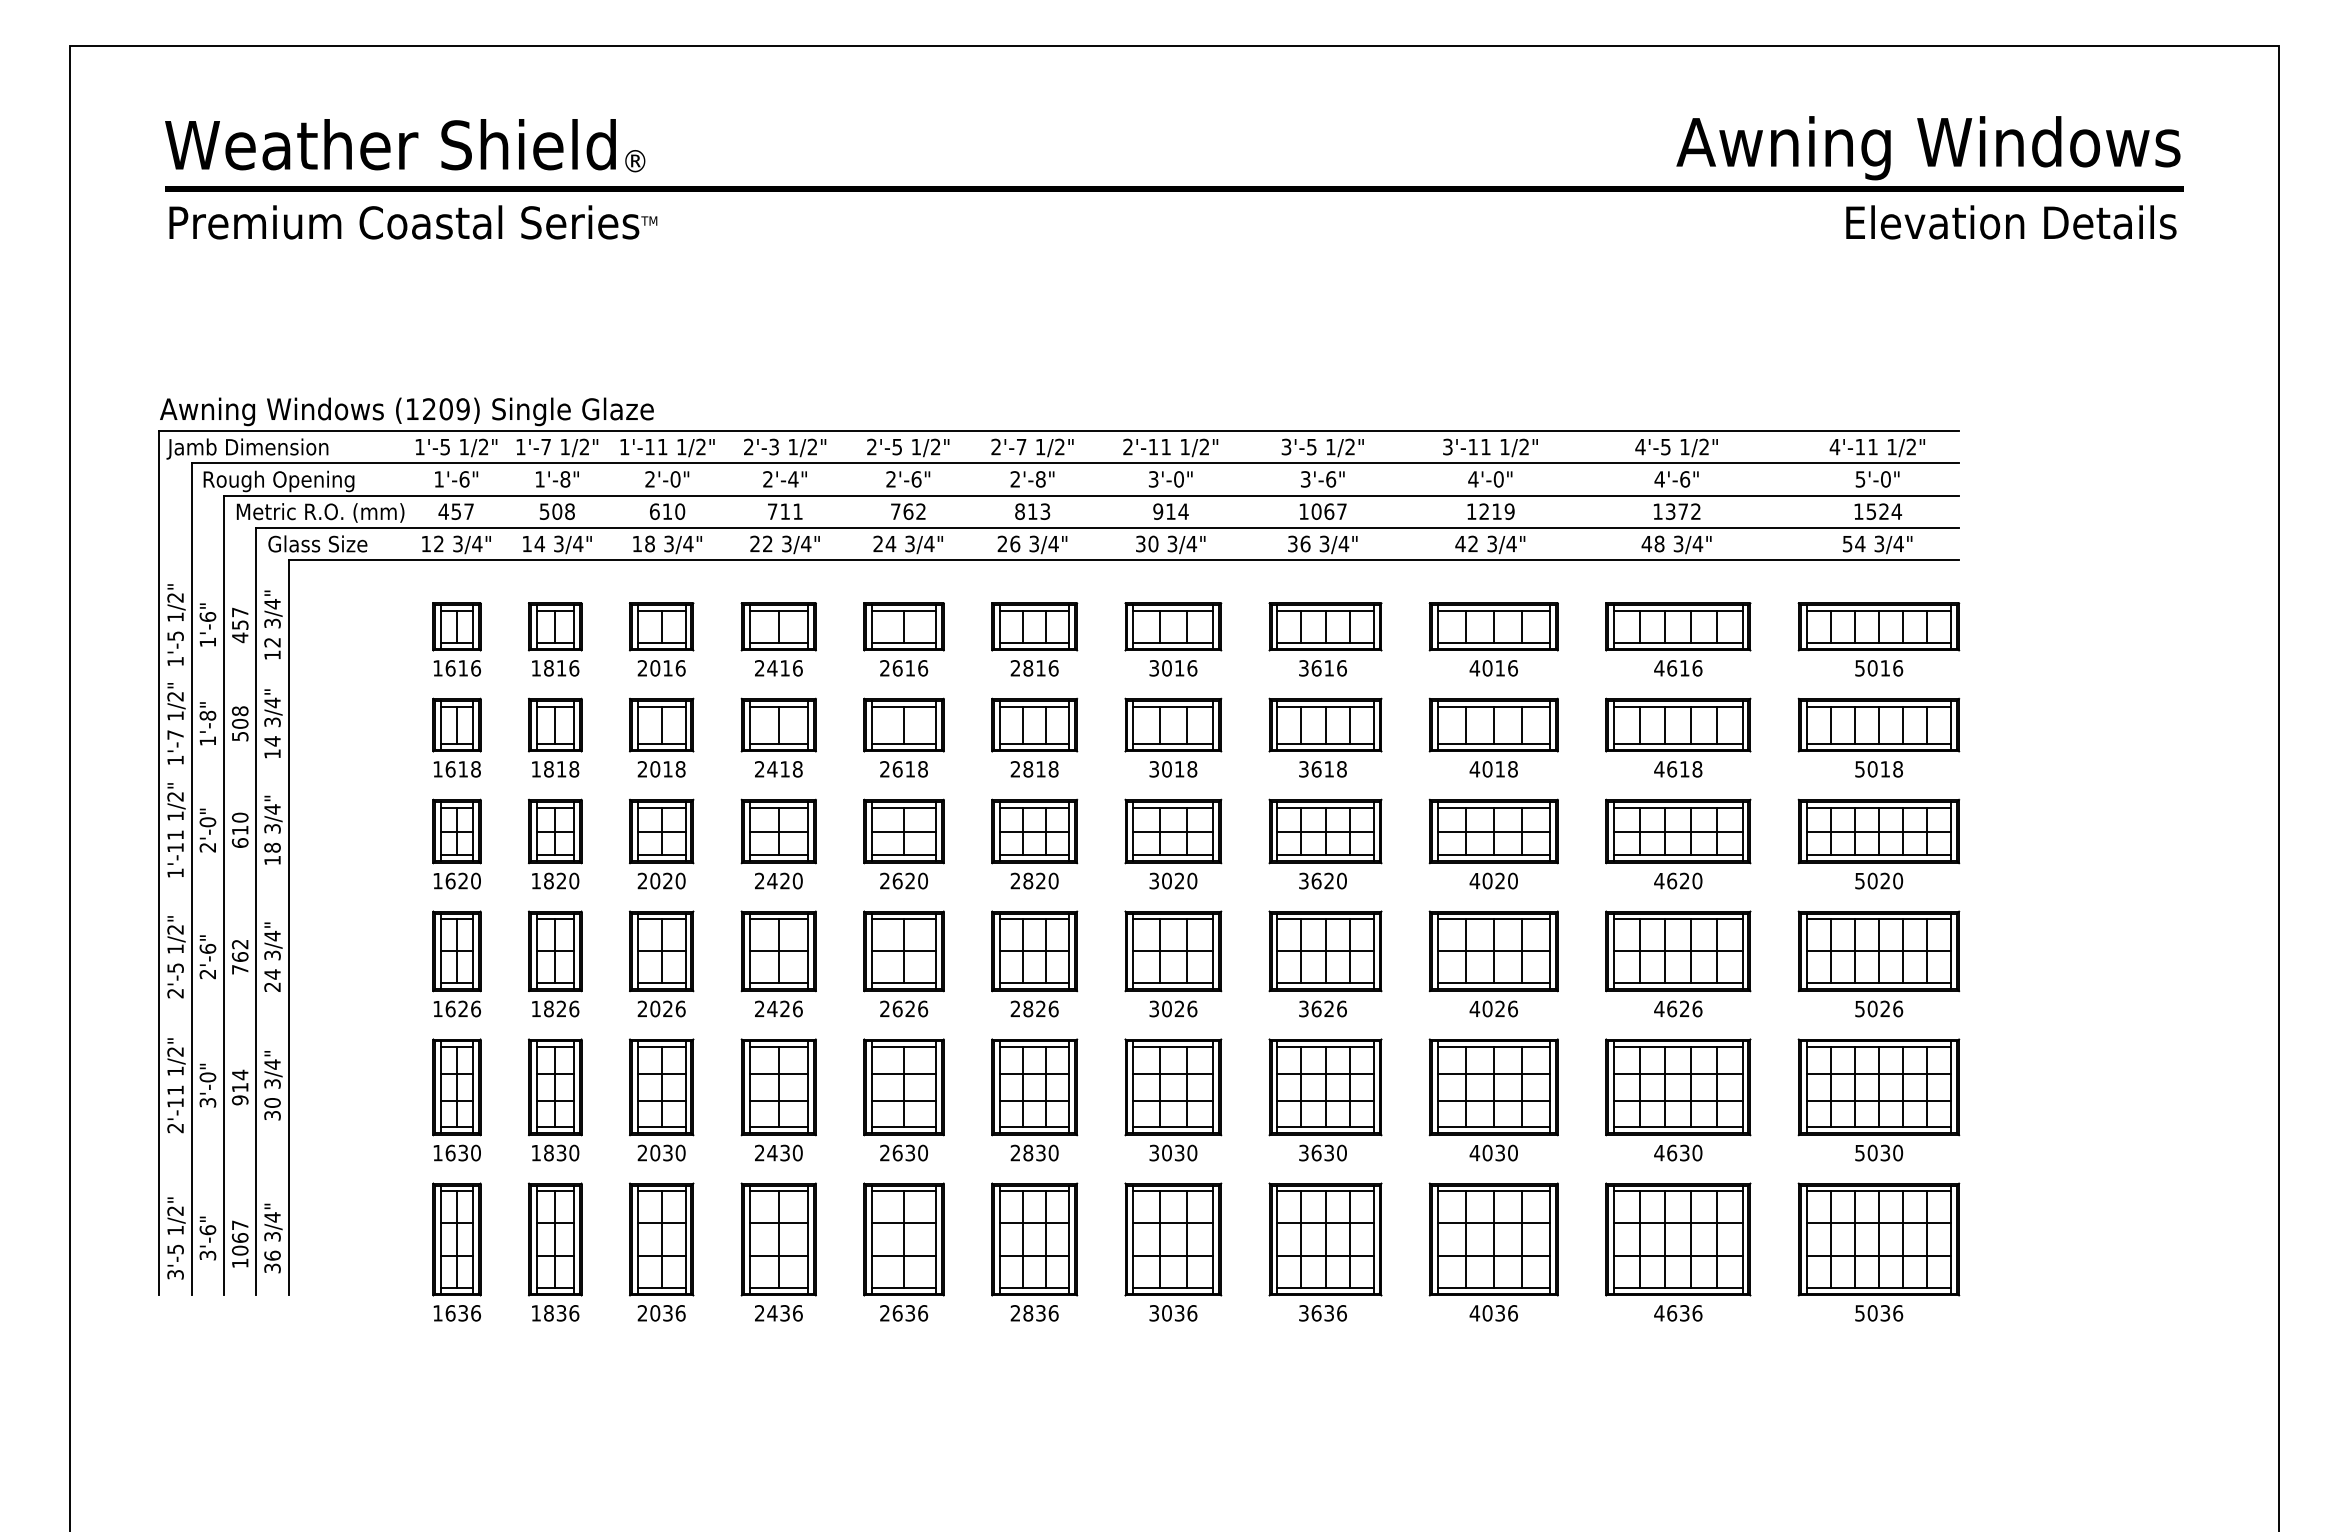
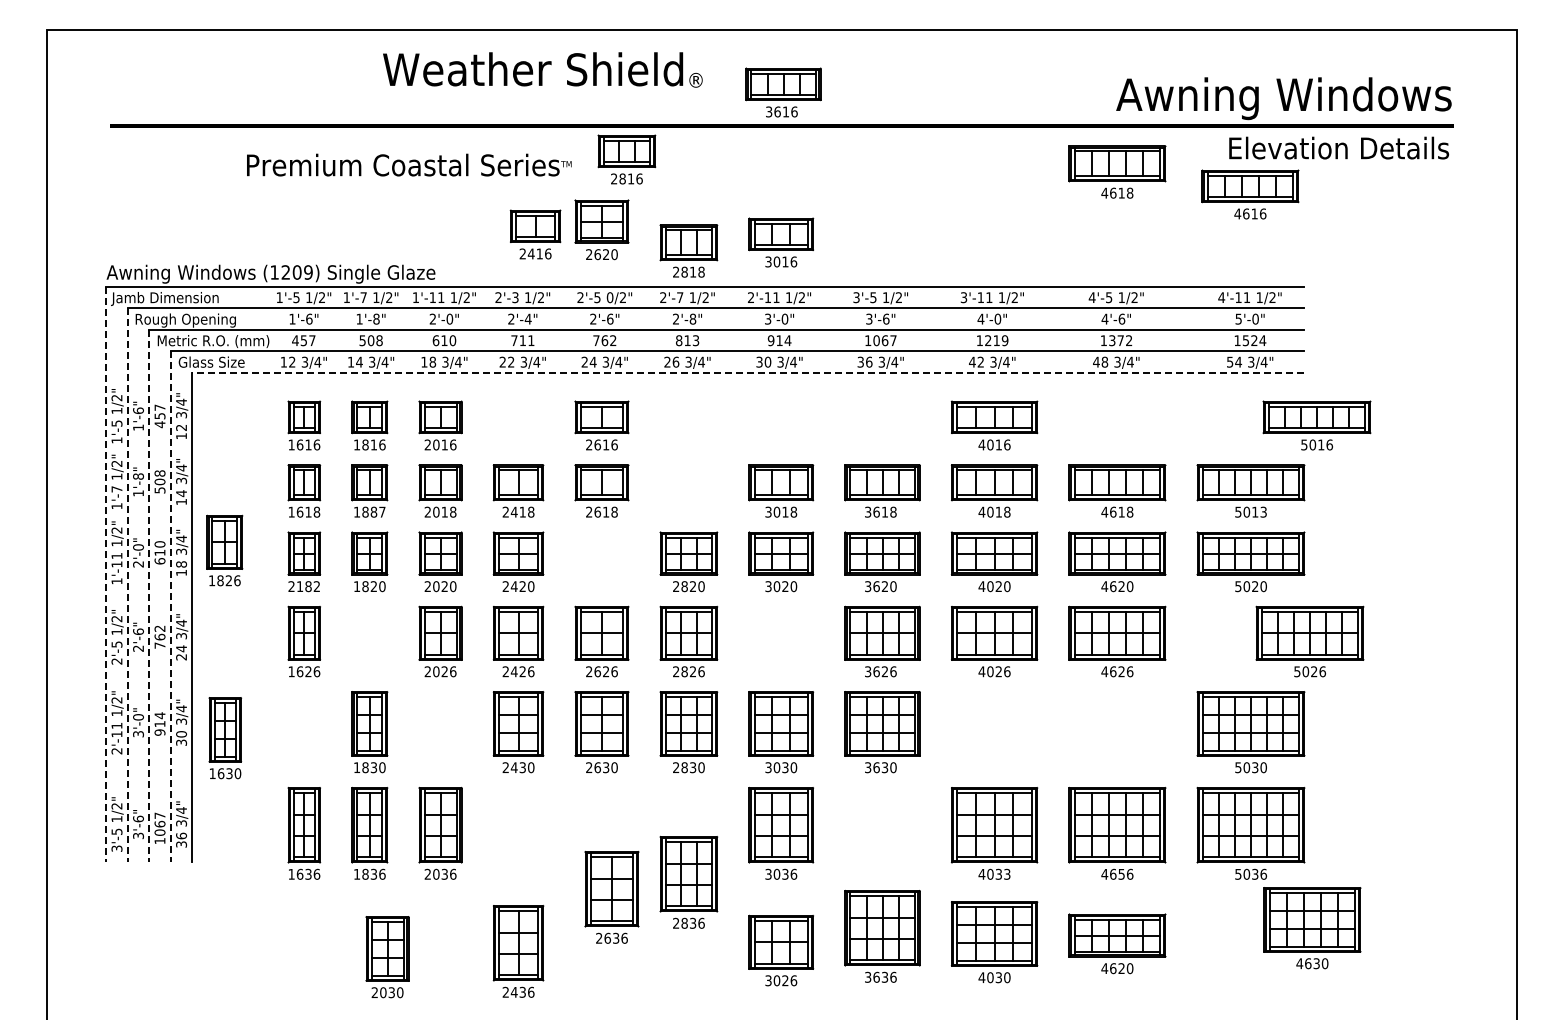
text: (404, 144) -> (542, 69), moved
text: (413, 221) -> (409, 164), moved
part: (1678, 257) -> (1117, 171), added
text: (915, 446) -> (609, 297), 1/2" -> 0/2"
line: (1122, 559) -> (747, 372), solid -> dashed
part: (778, 639) -> (535, 234), moved
part: (1034, 639) -> (626, 159), moved
part: (1173, 639) -> (781, 242), moved
part: (1325, 639) -> (783, 92), moved
part: (1678, 639) -> (1250, 194), moved
part: (1878, 639) -> (1316, 425), moved
part: (1034, 736) -> (688, 250), moved
text: (566, 768) -> (377, 511), 1818 -> 1887
text: (1897, 768) -> (1263, 511), 5018 -> 5013
part: (903, 843) -> (601, 229), moved
line: (159, 862) -> (106, 574), solid -> dashed
line: (191, 879) -> (127, 585), solid -> dashed
text: (457, 880) -> (304, 586), 1620 -> 2182
line: (224, 895) -> (149, 596), solid -> dashed
line: (255, 912) -> (170, 607), solid -> dashed
part: (554, 963) -> (224, 550), moved
part: (1173, 963) -> (781, 950), moved
part: (1878, 963) -> (1309, 641), moved
part: (457, 1100) -> (225, 738), moved
part: (661, 1100) -> (387, 957), moved
part: (1493, 1100) -> (994, 942), moved
part: (1678, 1100) -> (1312, 928), moved
part: (778, 1251) -> (518, 951), moved
part: (903, 1251) -> (611, 897), moved
part: (1034, 1251) -> (688, 882), moved
part: (1325, 1251) -> (882, 936), moved
text: (1513, 1312) -> (1007, 873), 4036 -> 4033
text: (1684, 1312) -> (1121, 873), 4636 -> 4656
part: (1678, 1417) -> (1117, 943), added

